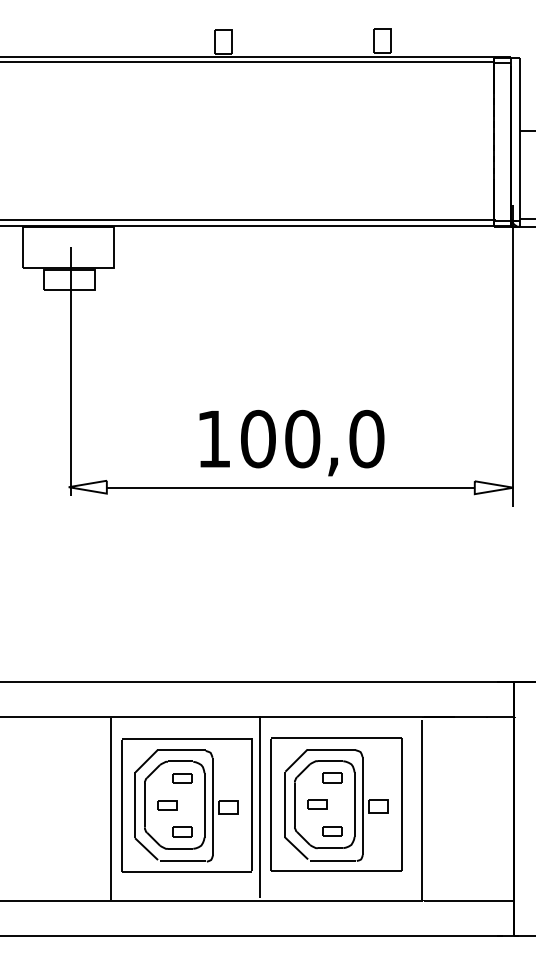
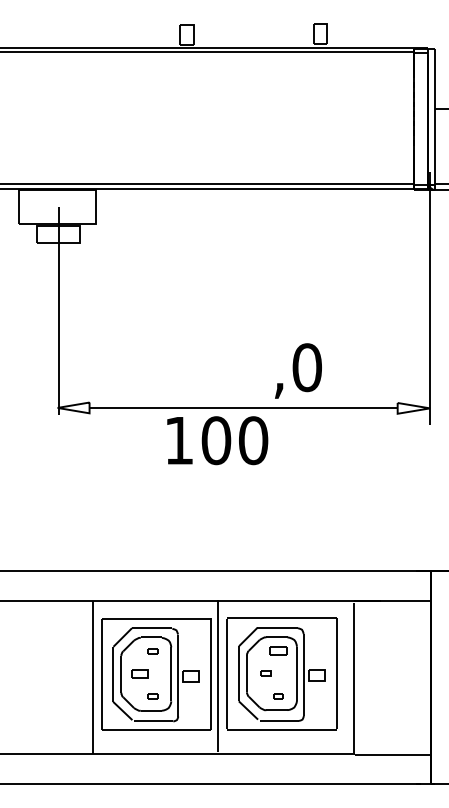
text: (259, 438) -> (217, 440), moved
part: (182, 778) -> (152, 651), size x0.6
part: (316, 804) -> (265, 673), size x0.6
part: (332, 830) -> (278, 695), size x0.6
part: (182, 831) -> (152, 696), size x0.6

